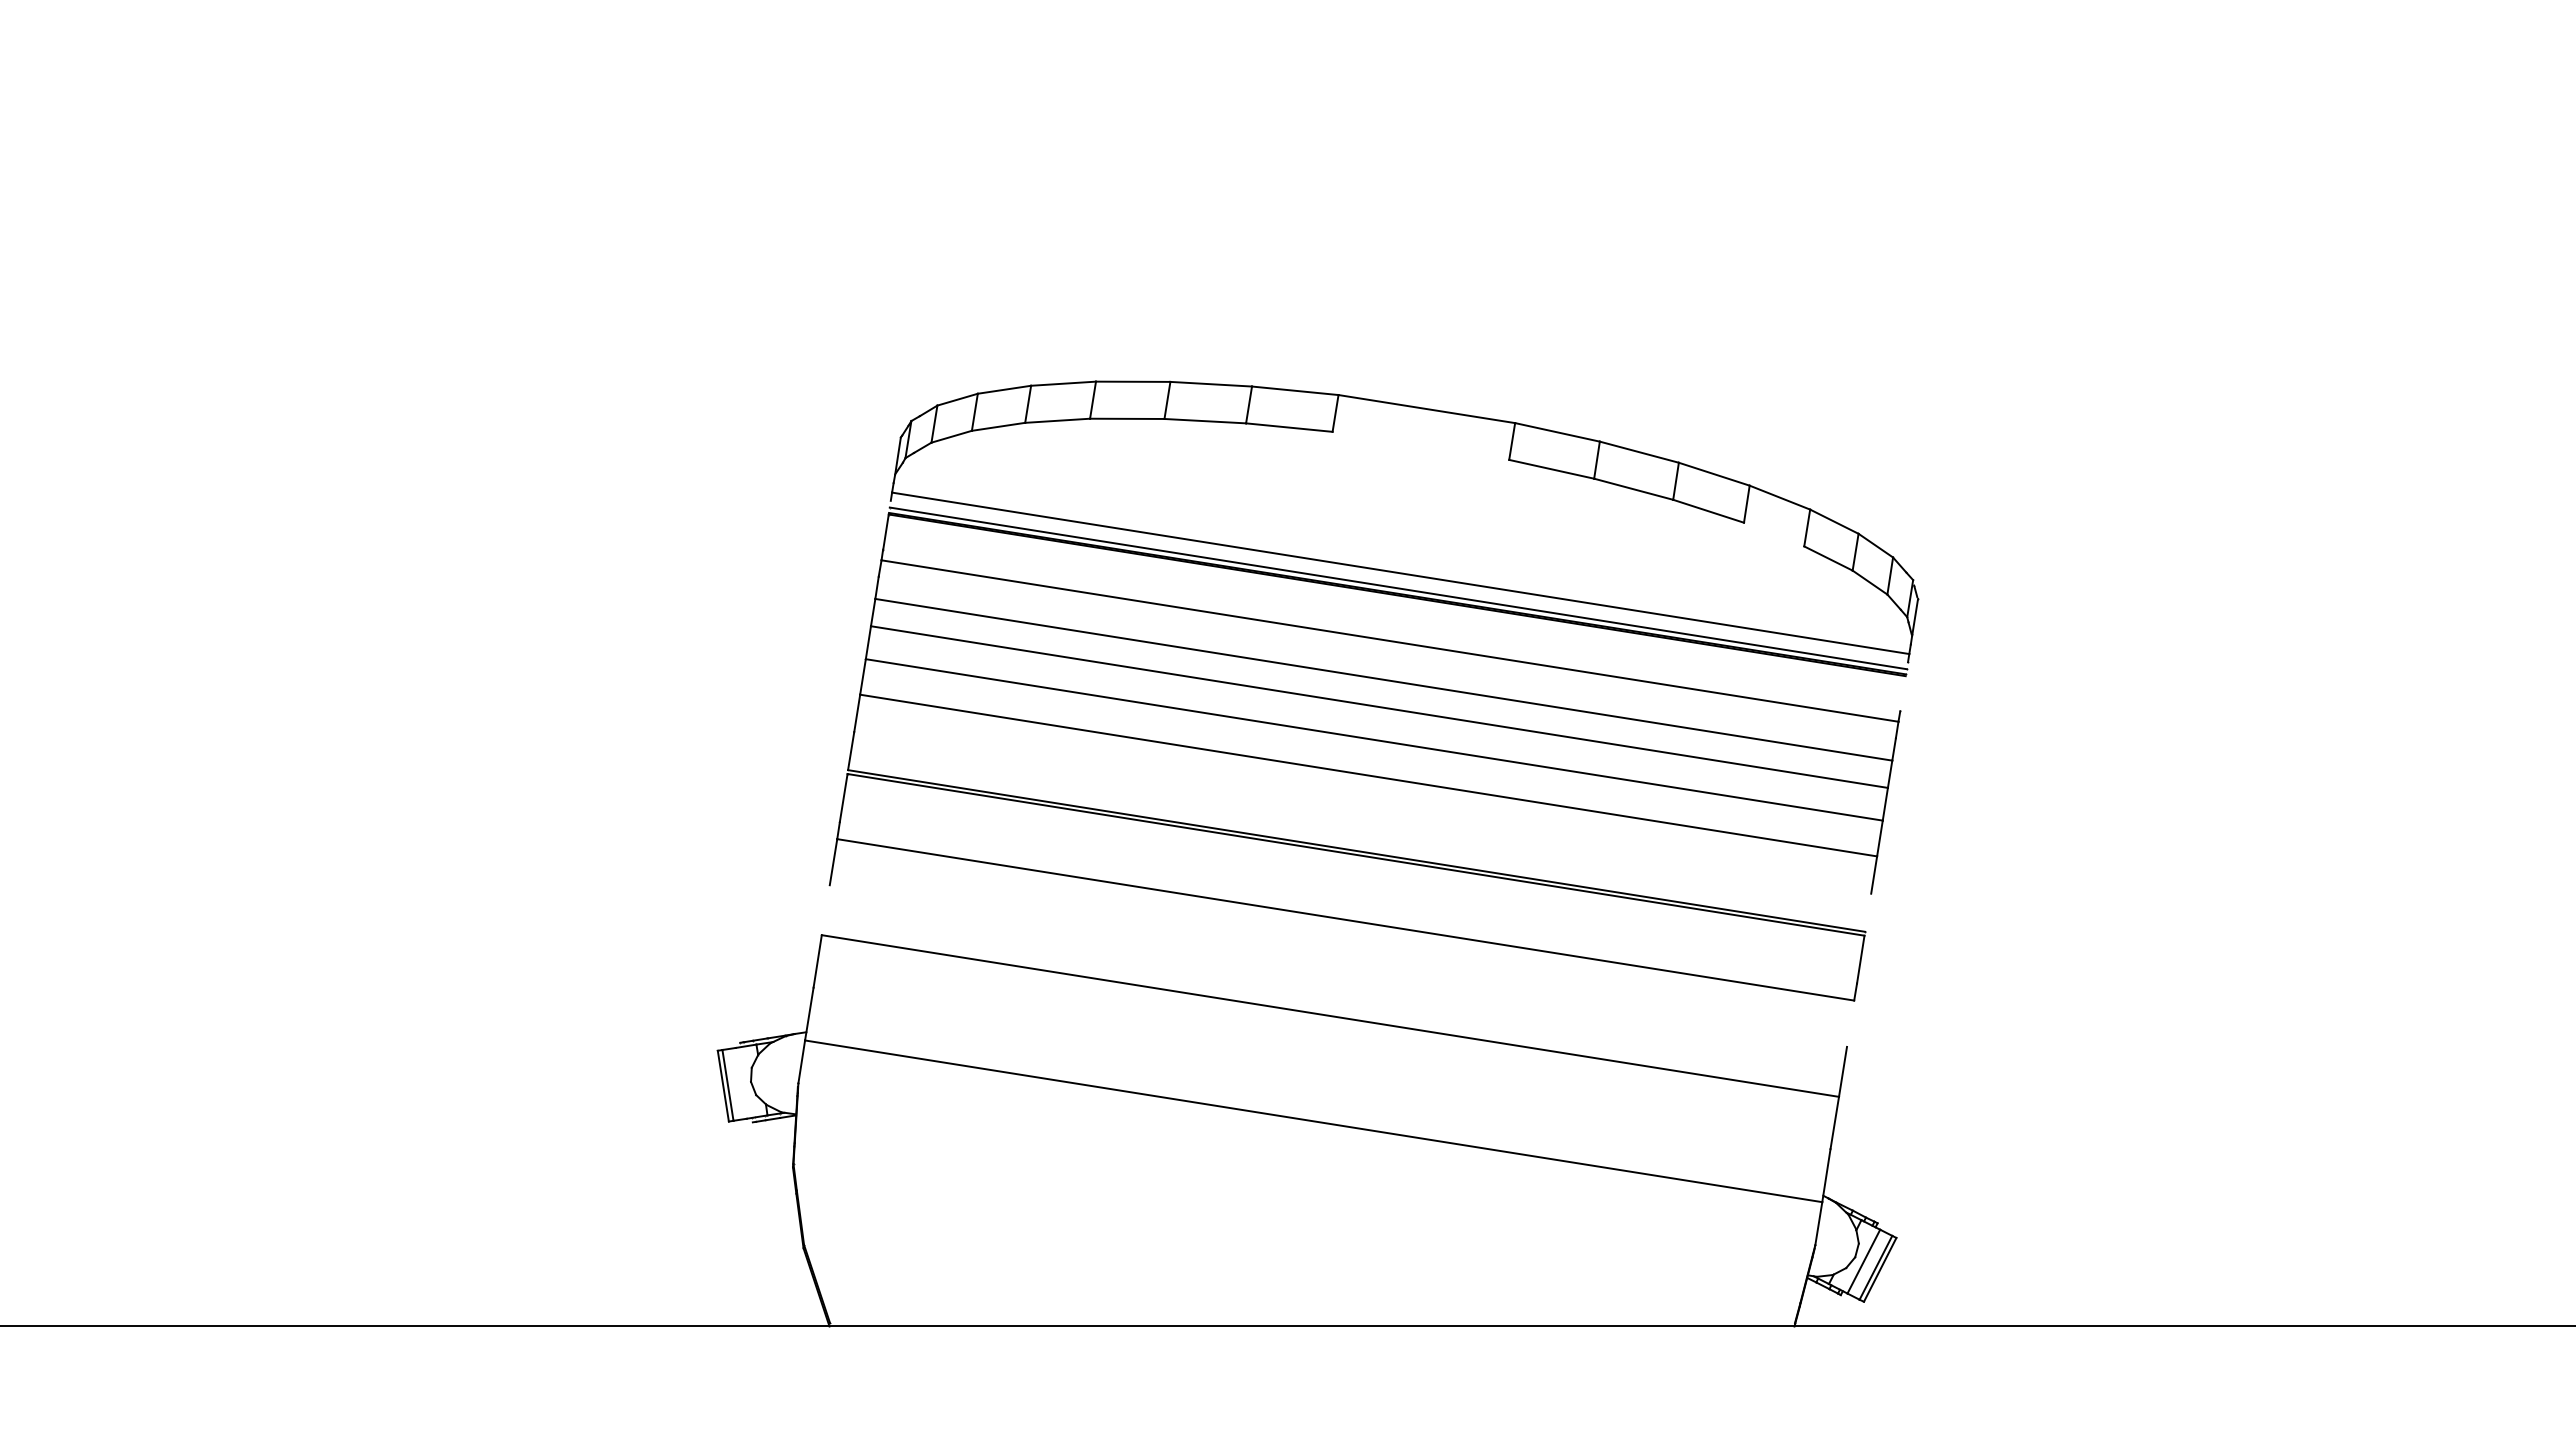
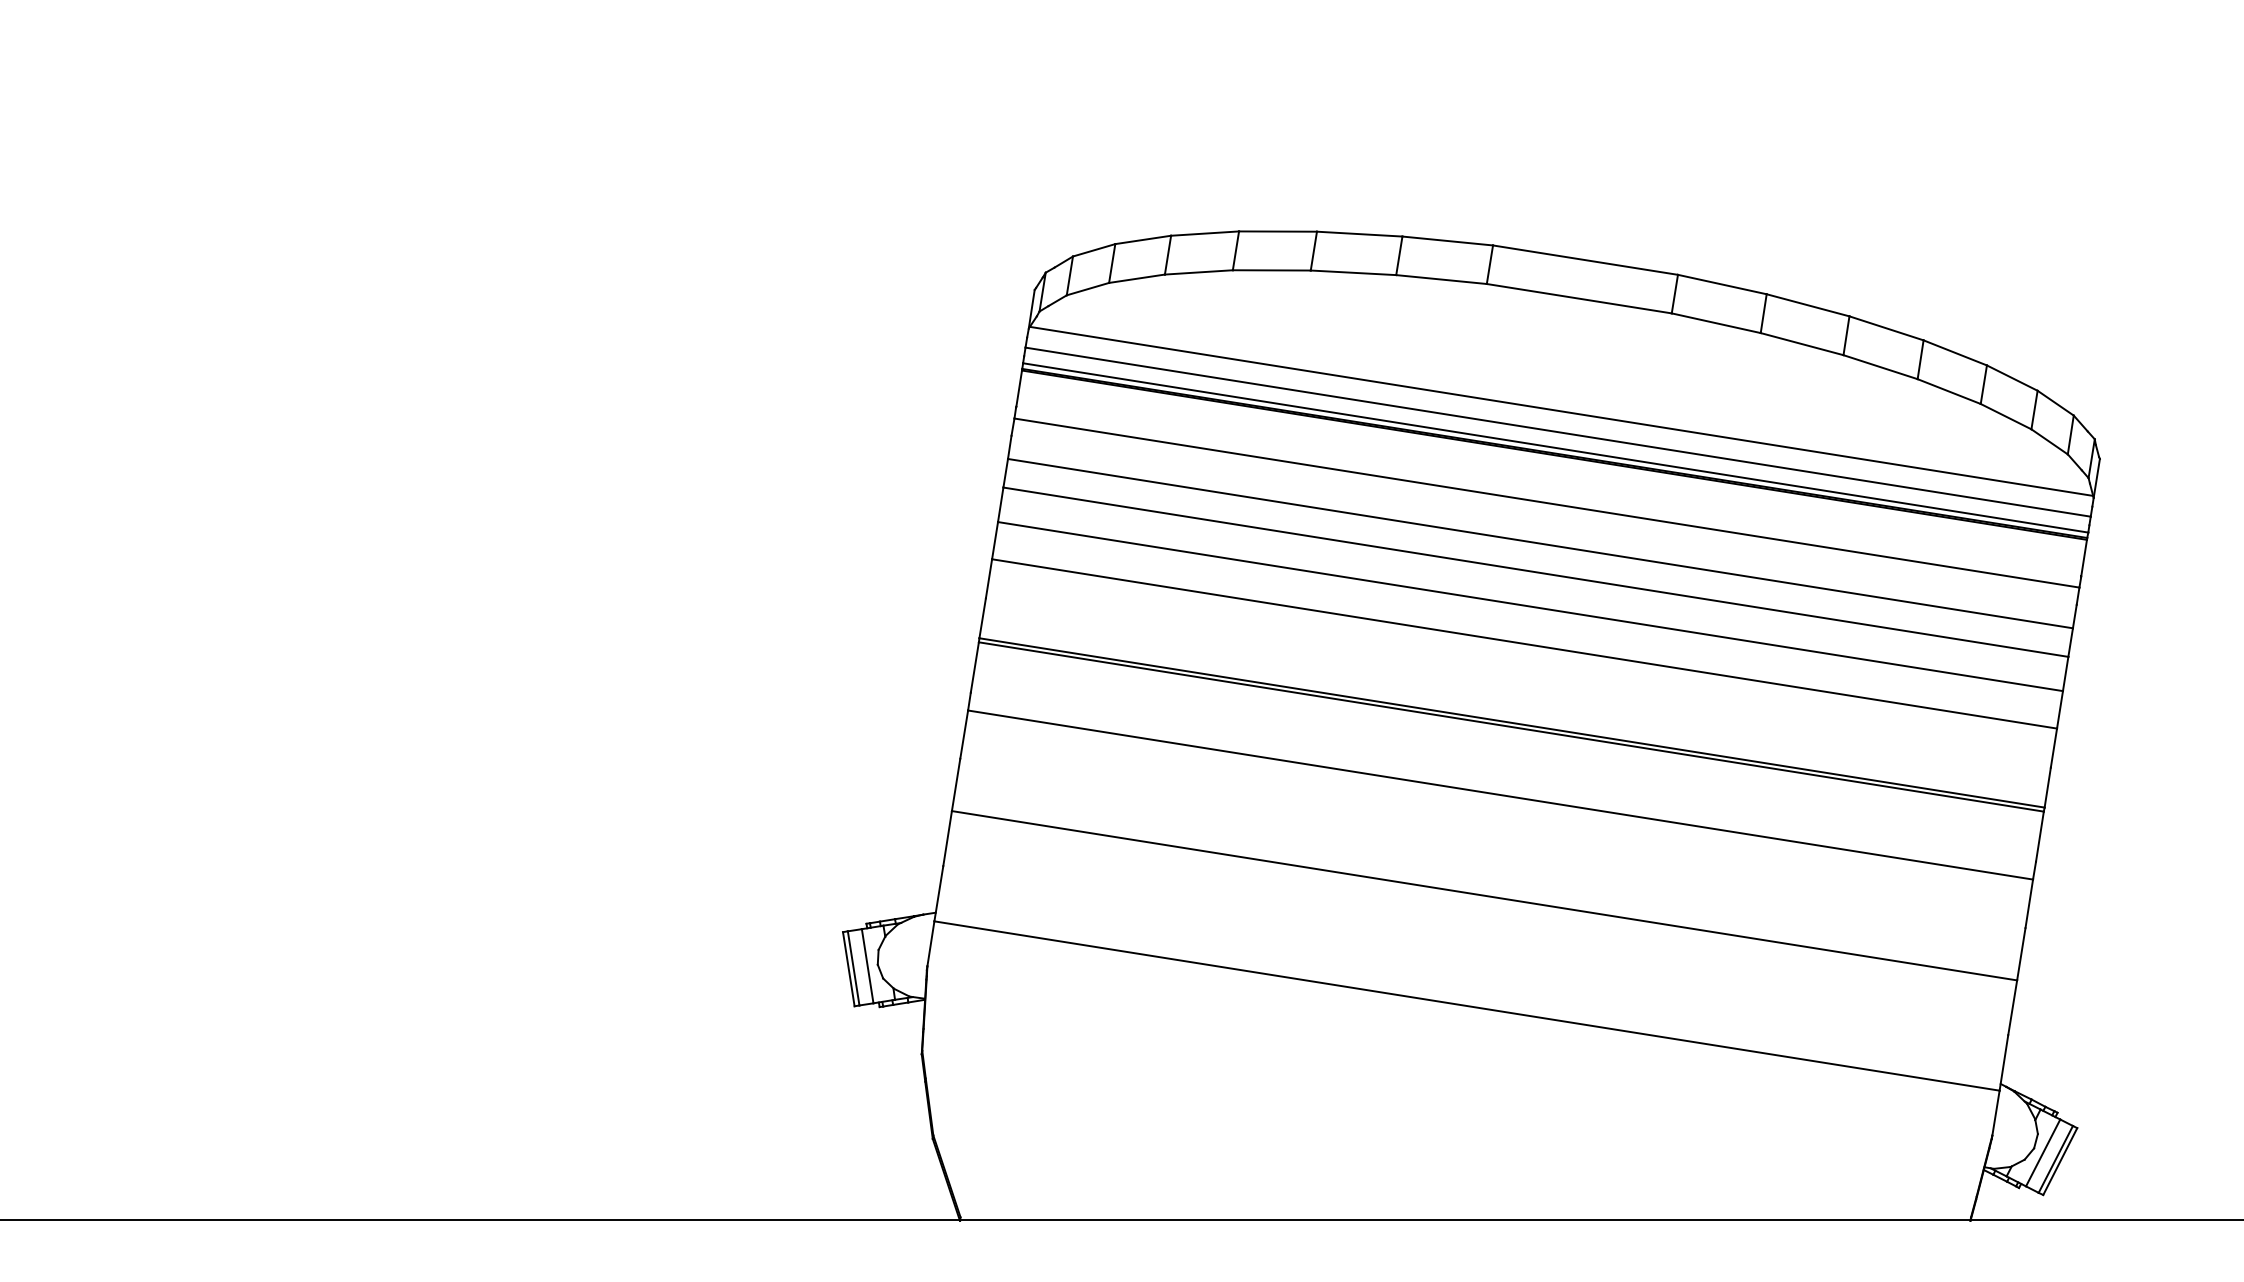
line: (1420, 445) -> (1578, 298), added
line: (1774, 534) -> (1949, 391), added
line: (1403, 553) -> (1561, 411), added
line: (1902, 693) -> (2083, 557), added
line: (825, 910) -> (955, 785), added
line: (1868, 912) -> (2048, 787), added
line: (1850, 1023) -> (2029, 903), added
line: (740, 1082) -> (866, 965), added

